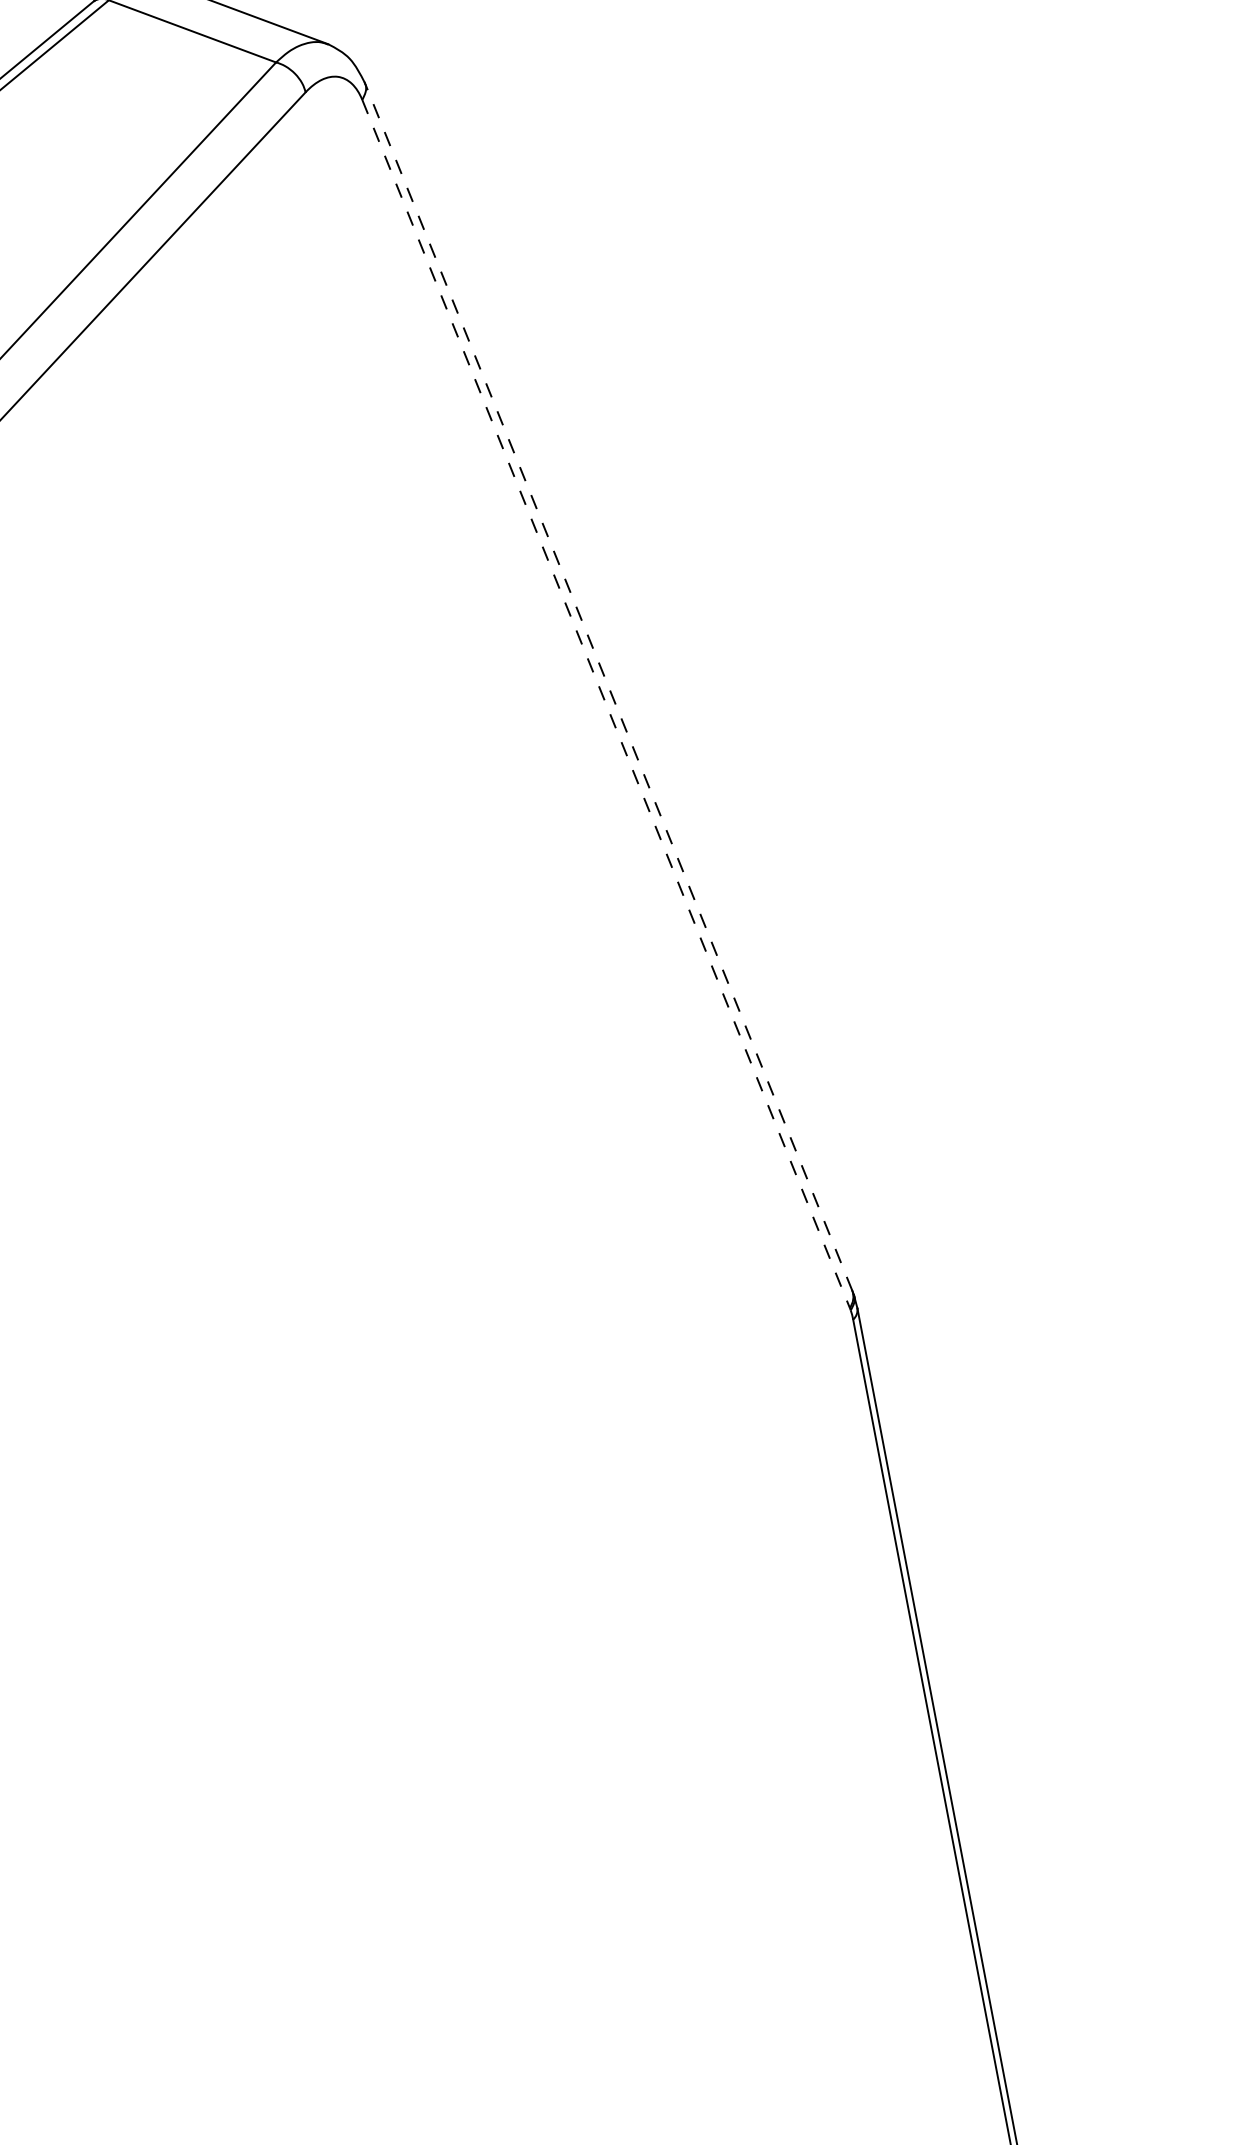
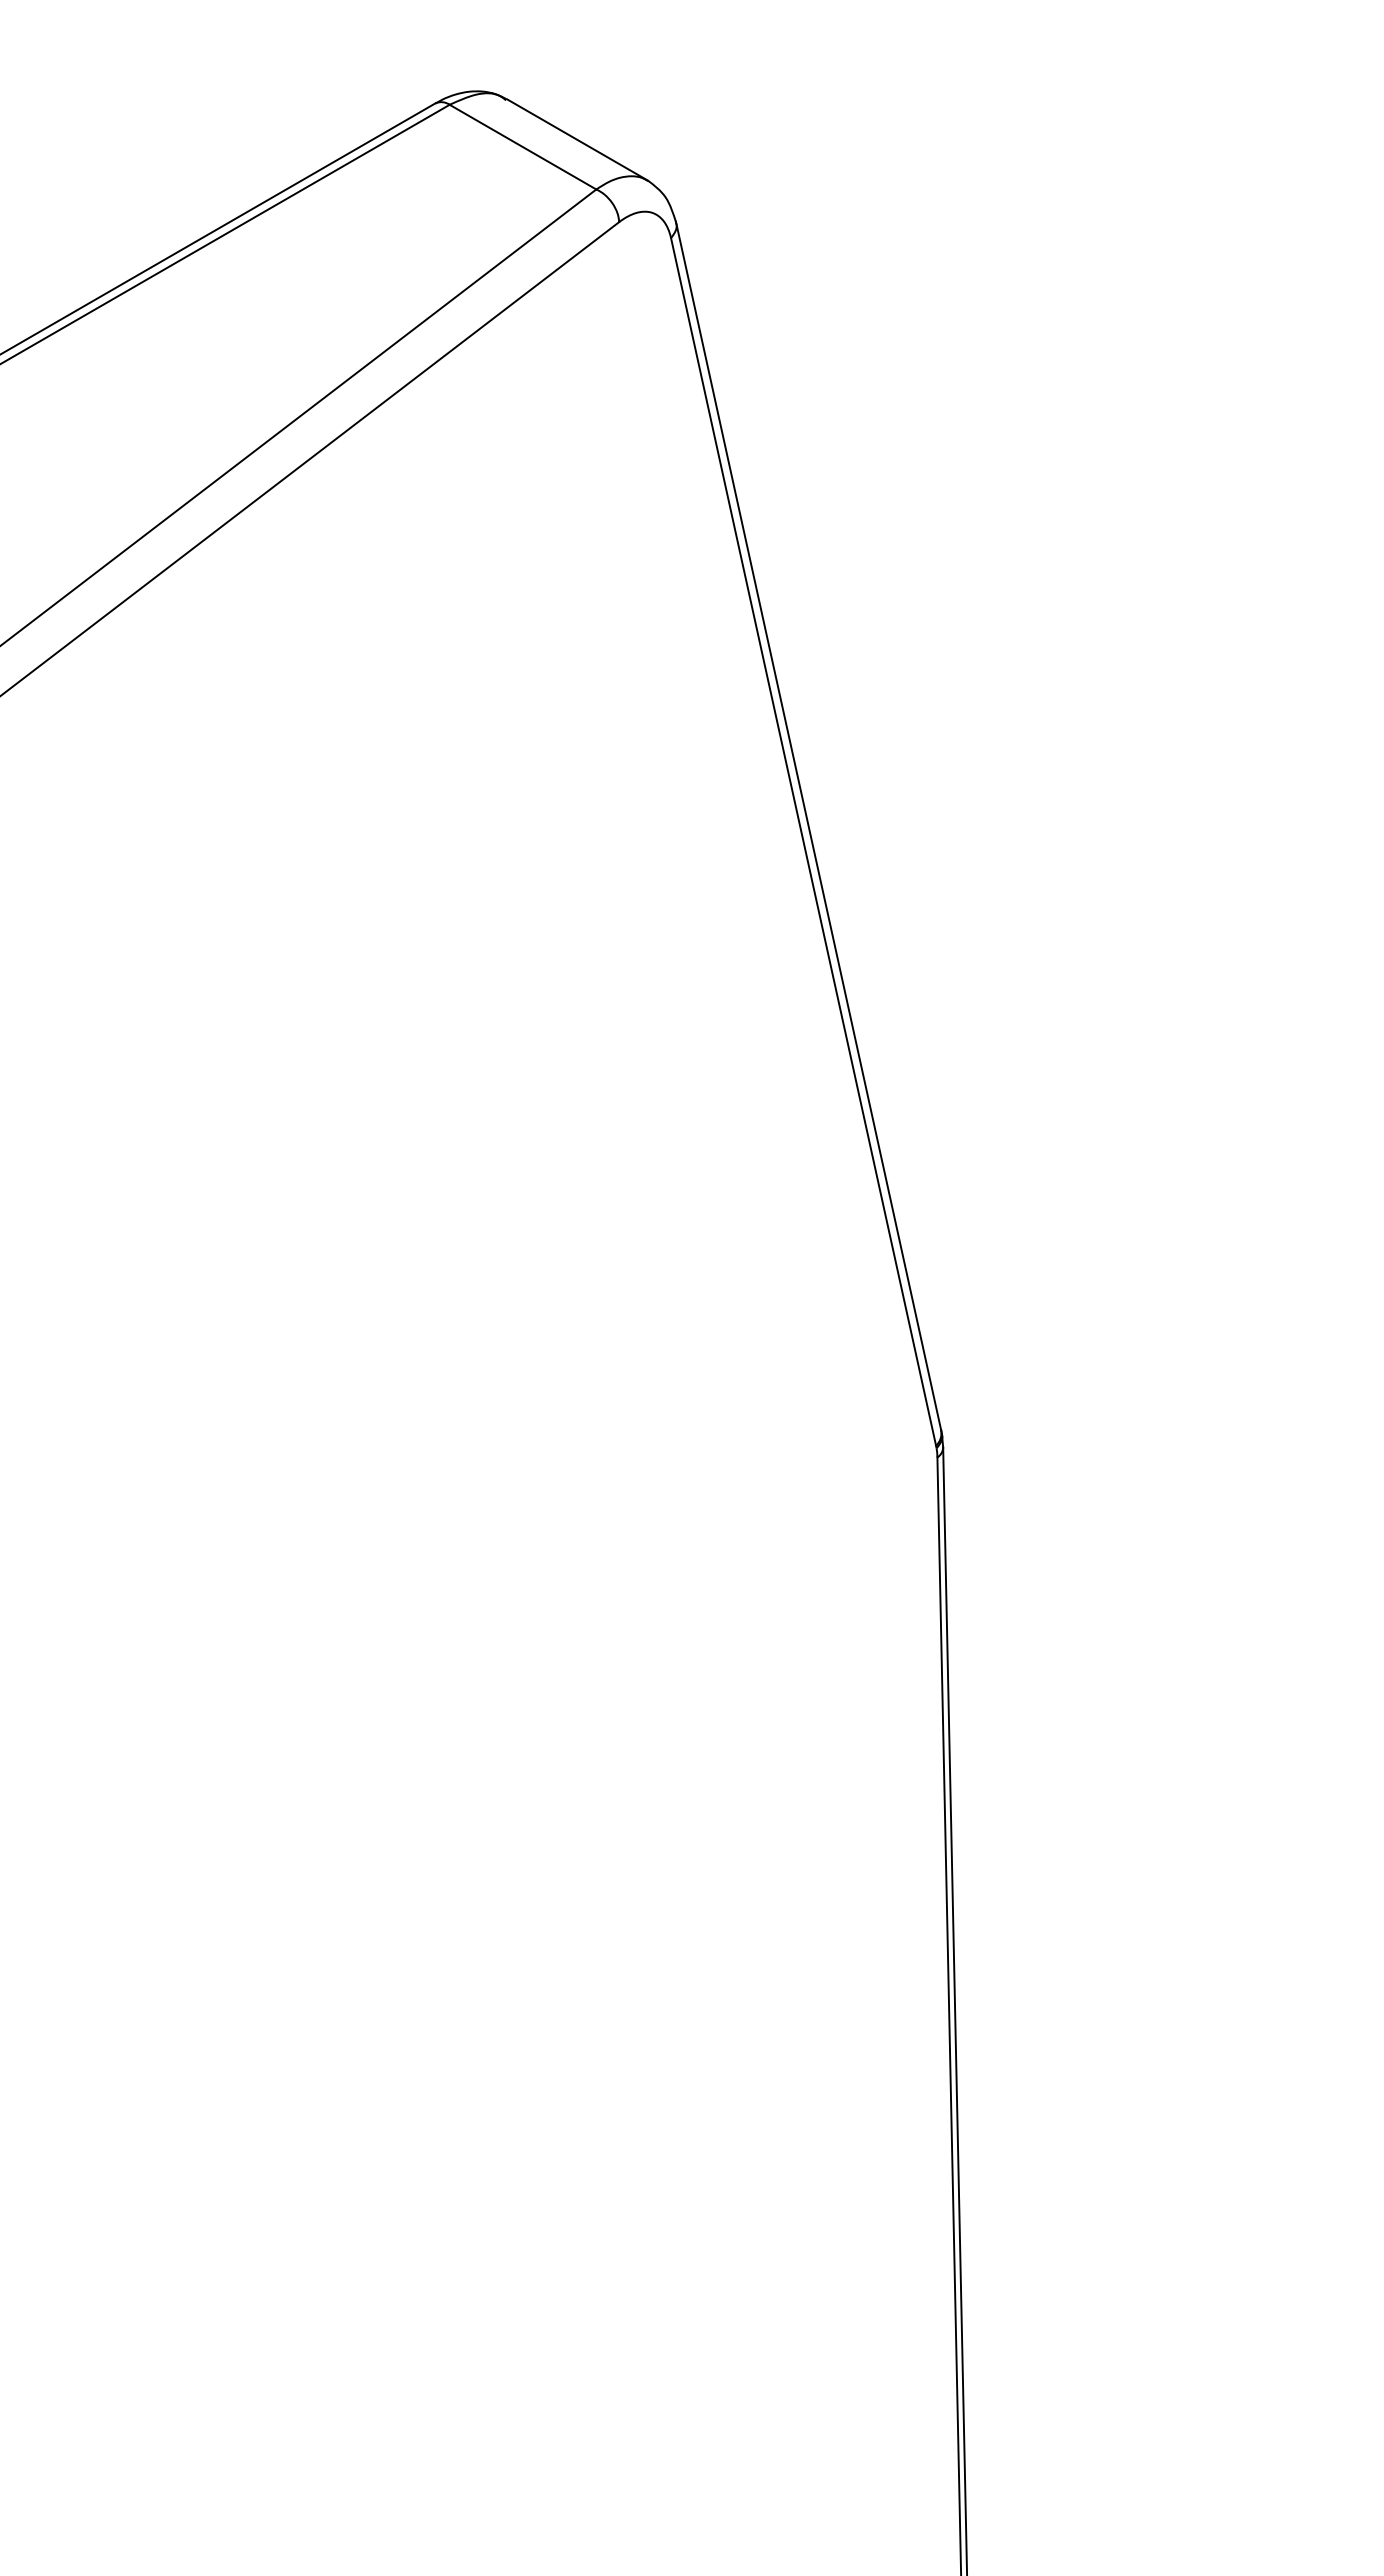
line: (608, 686) -> (808, 826), dashed -> solid
line: (606, 704) -> (803, 842), dashed -> solid

